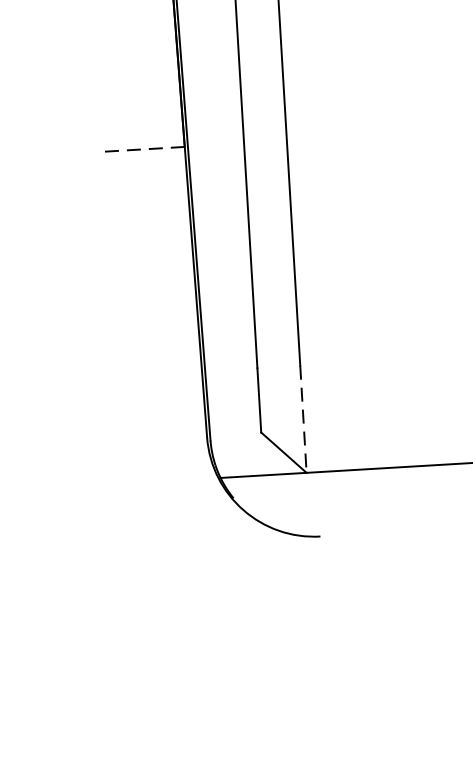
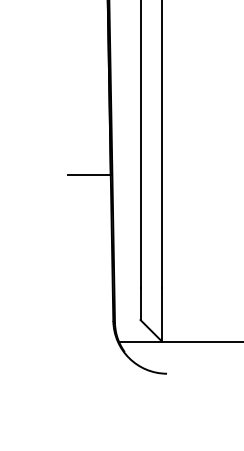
line: (140, 150) -> (88, 175), dashed -> solid
line: (304, 418) -> (162, 314), dashed -> solid

